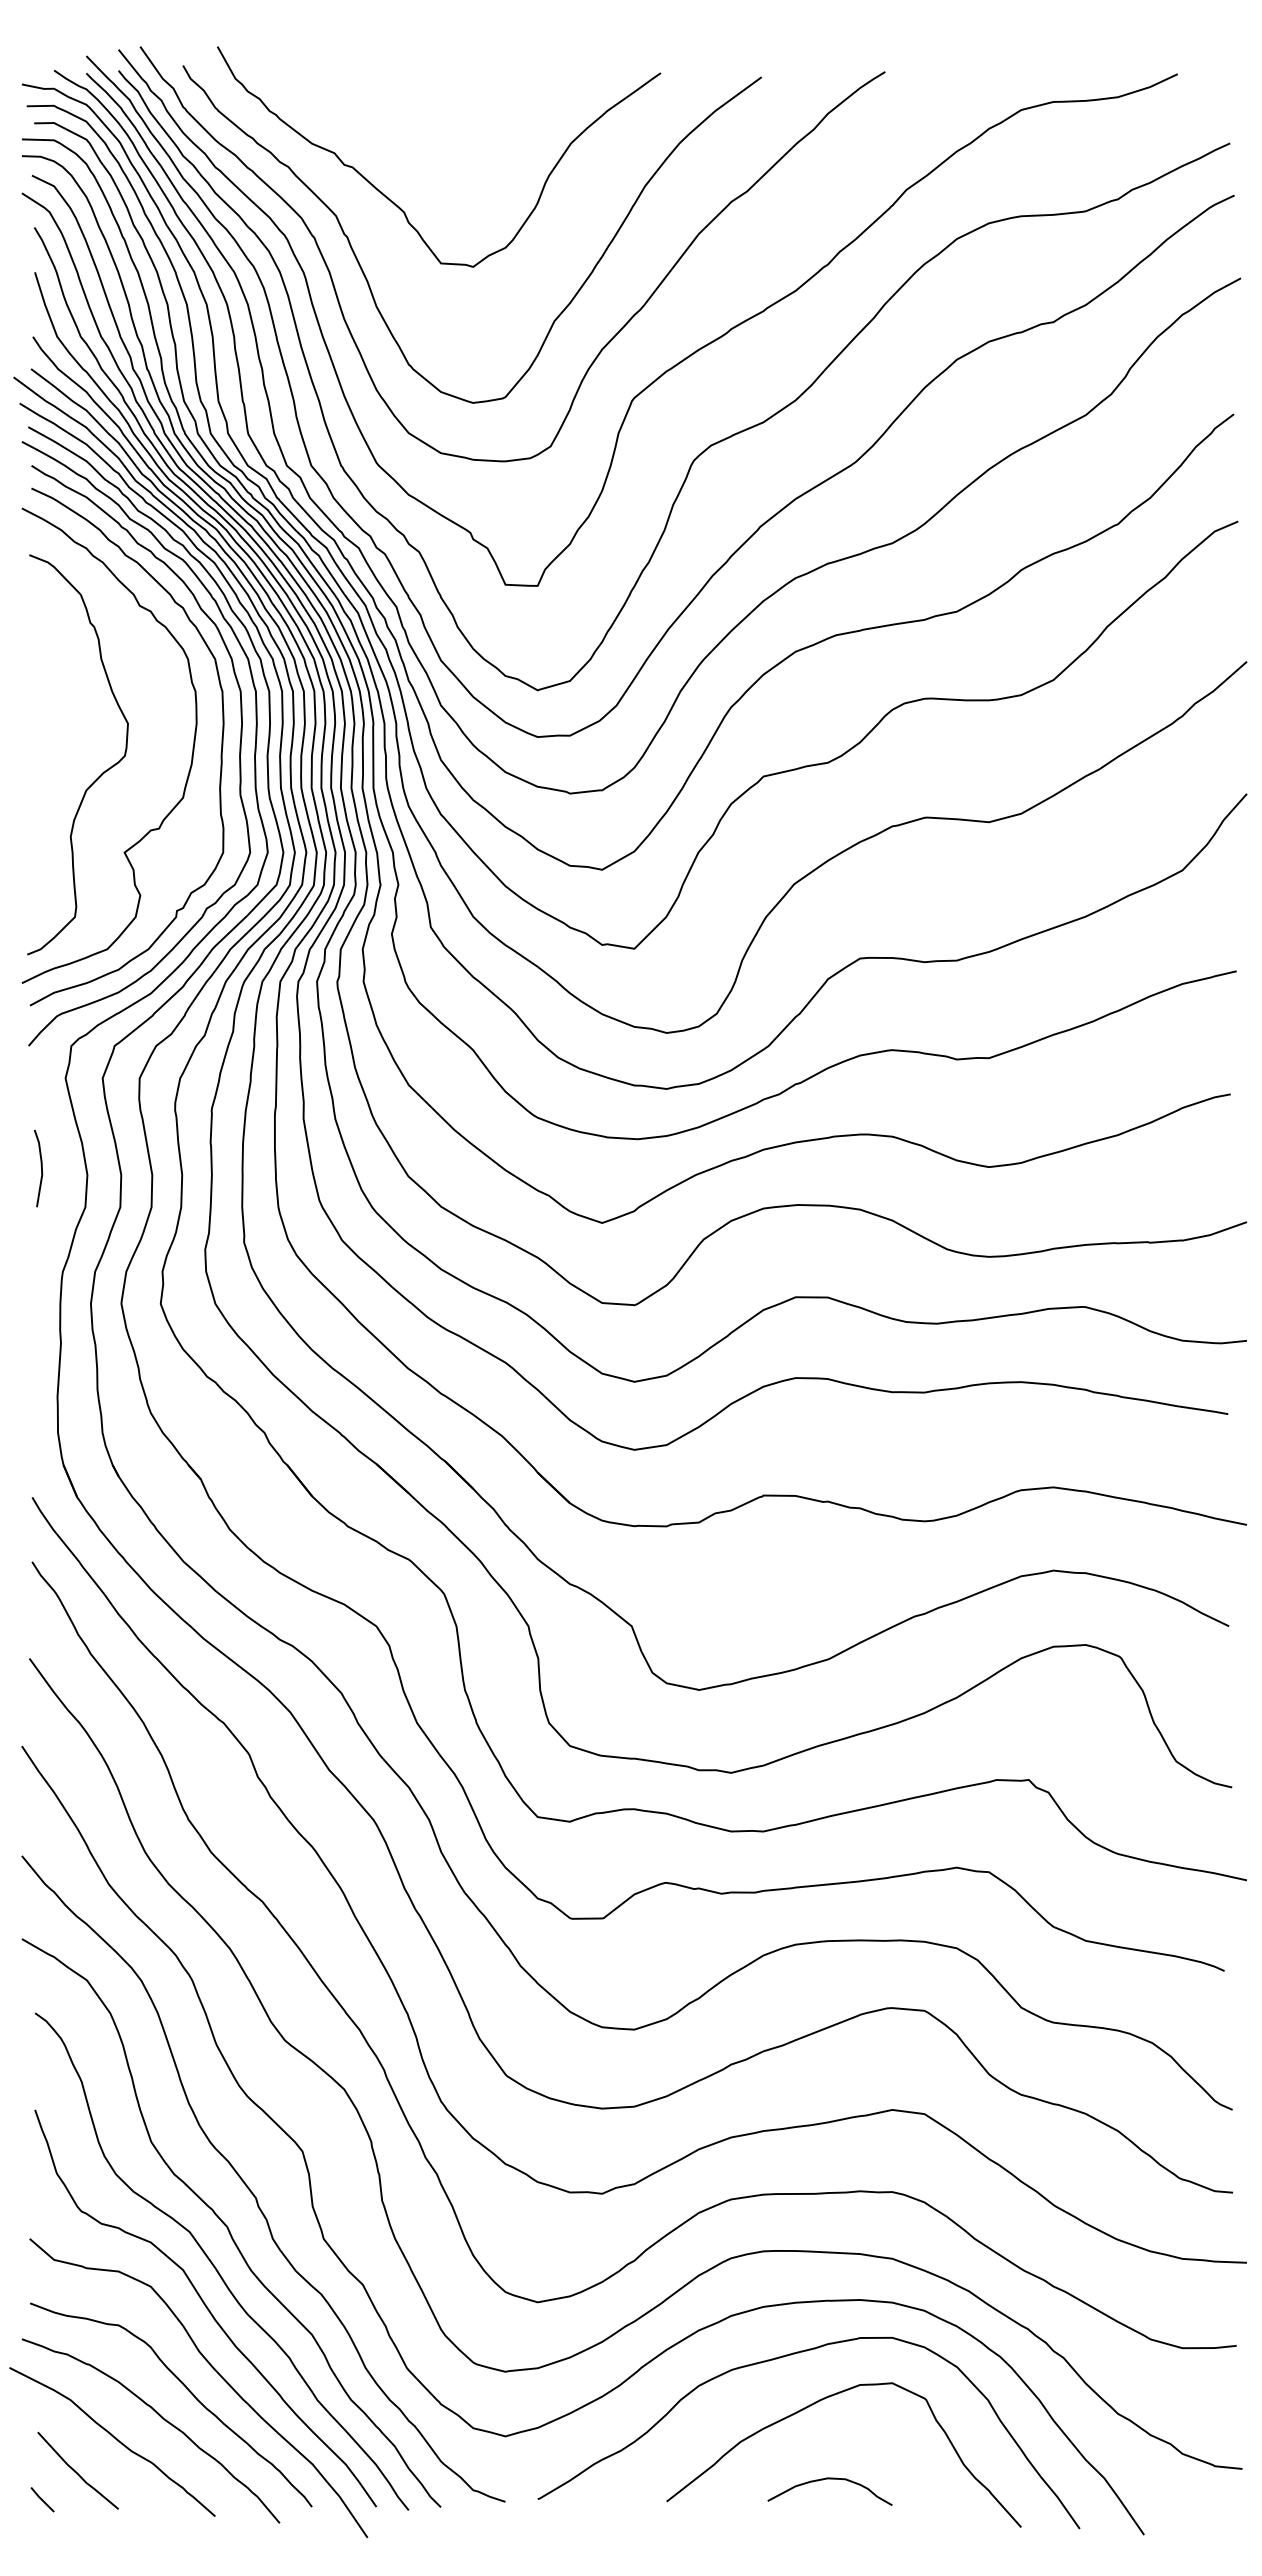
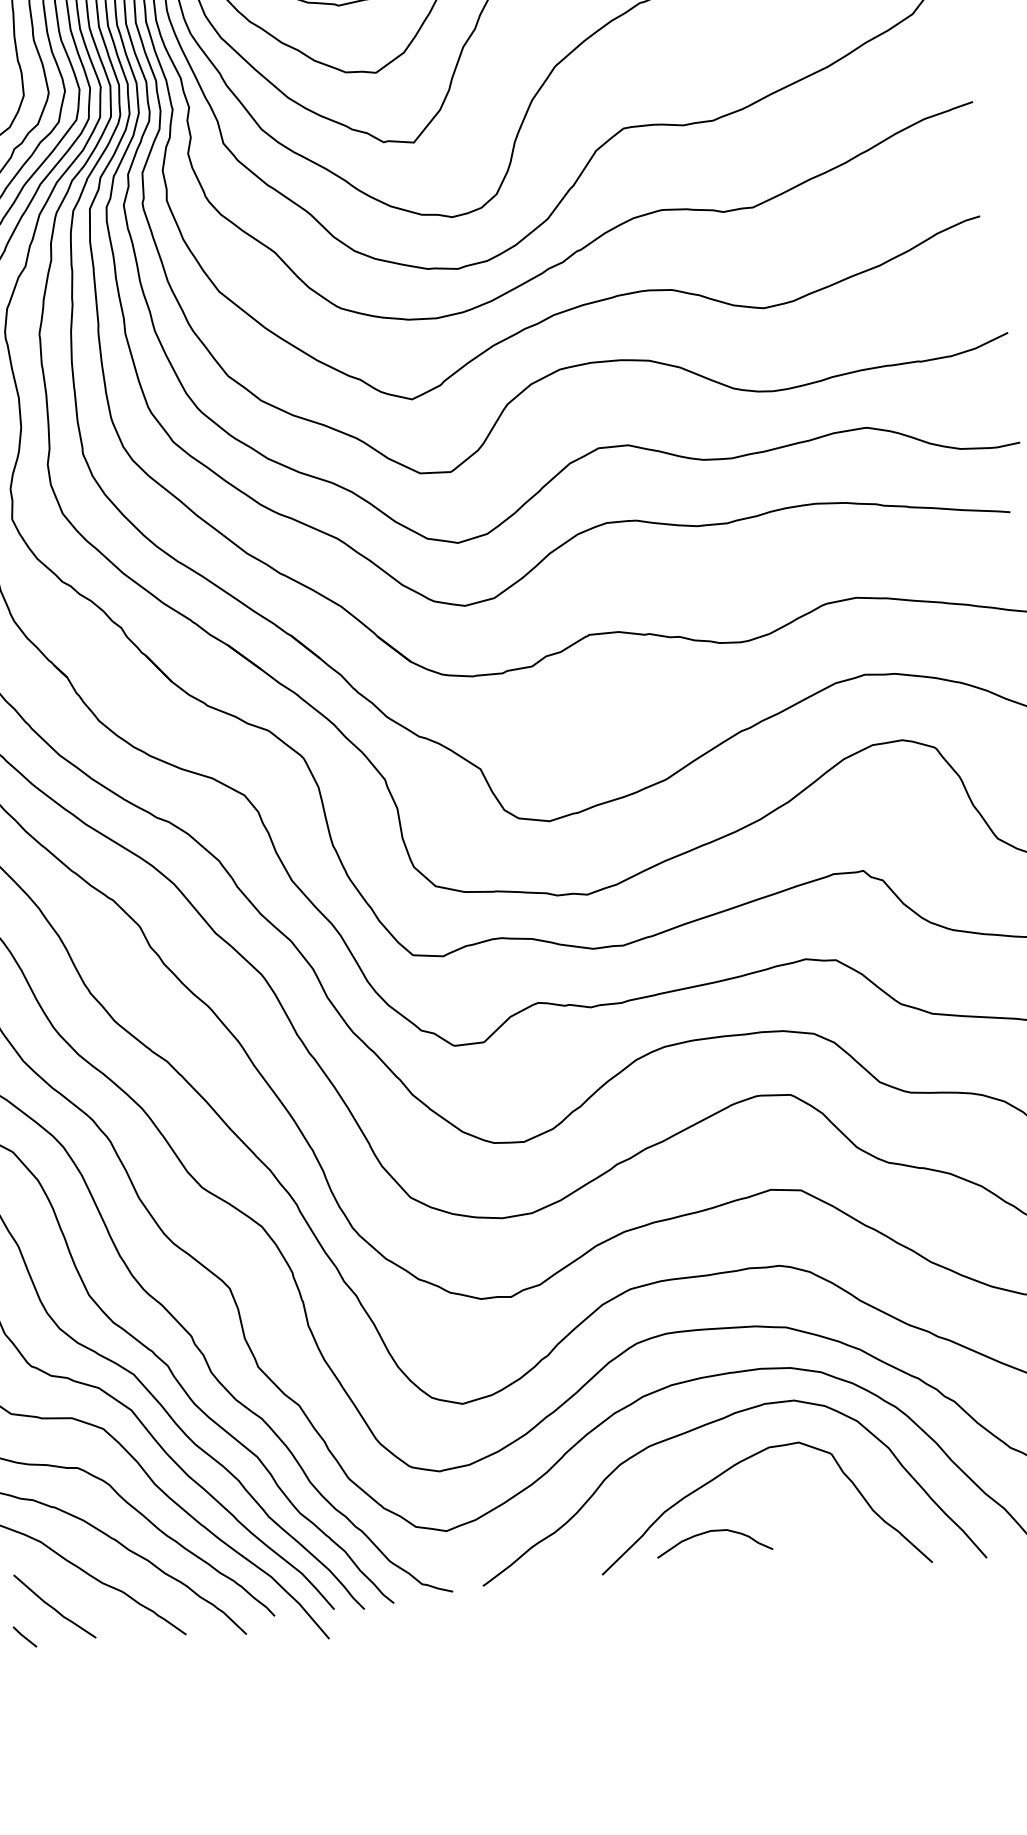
curve: (829, 2479) -> (712, 1531), moved

